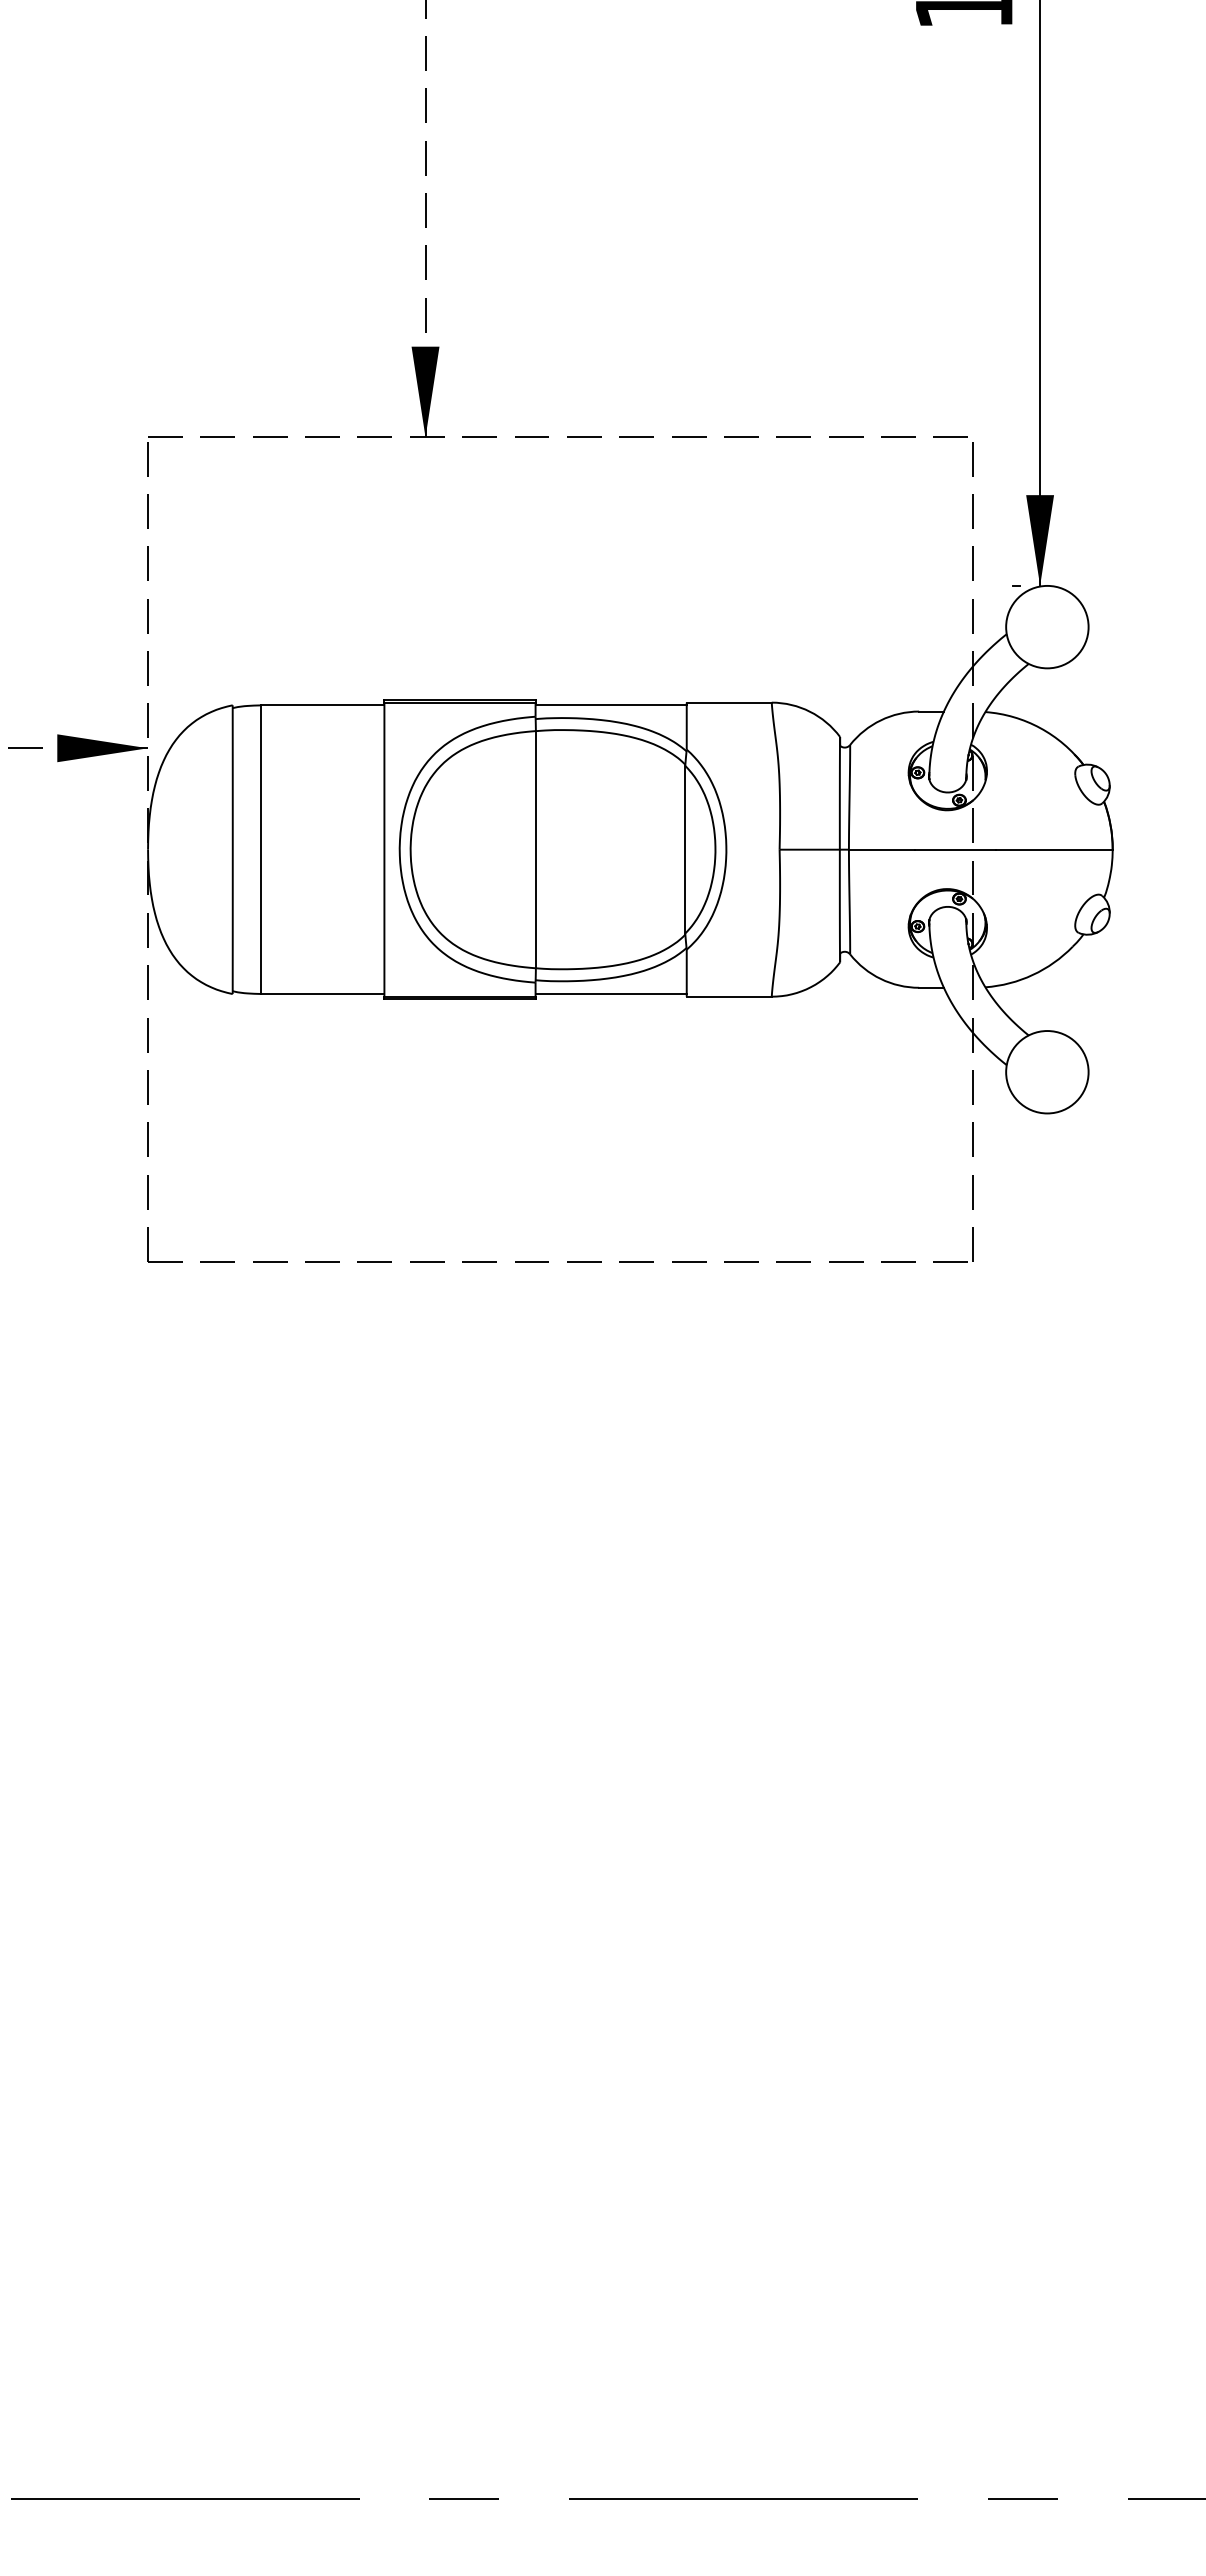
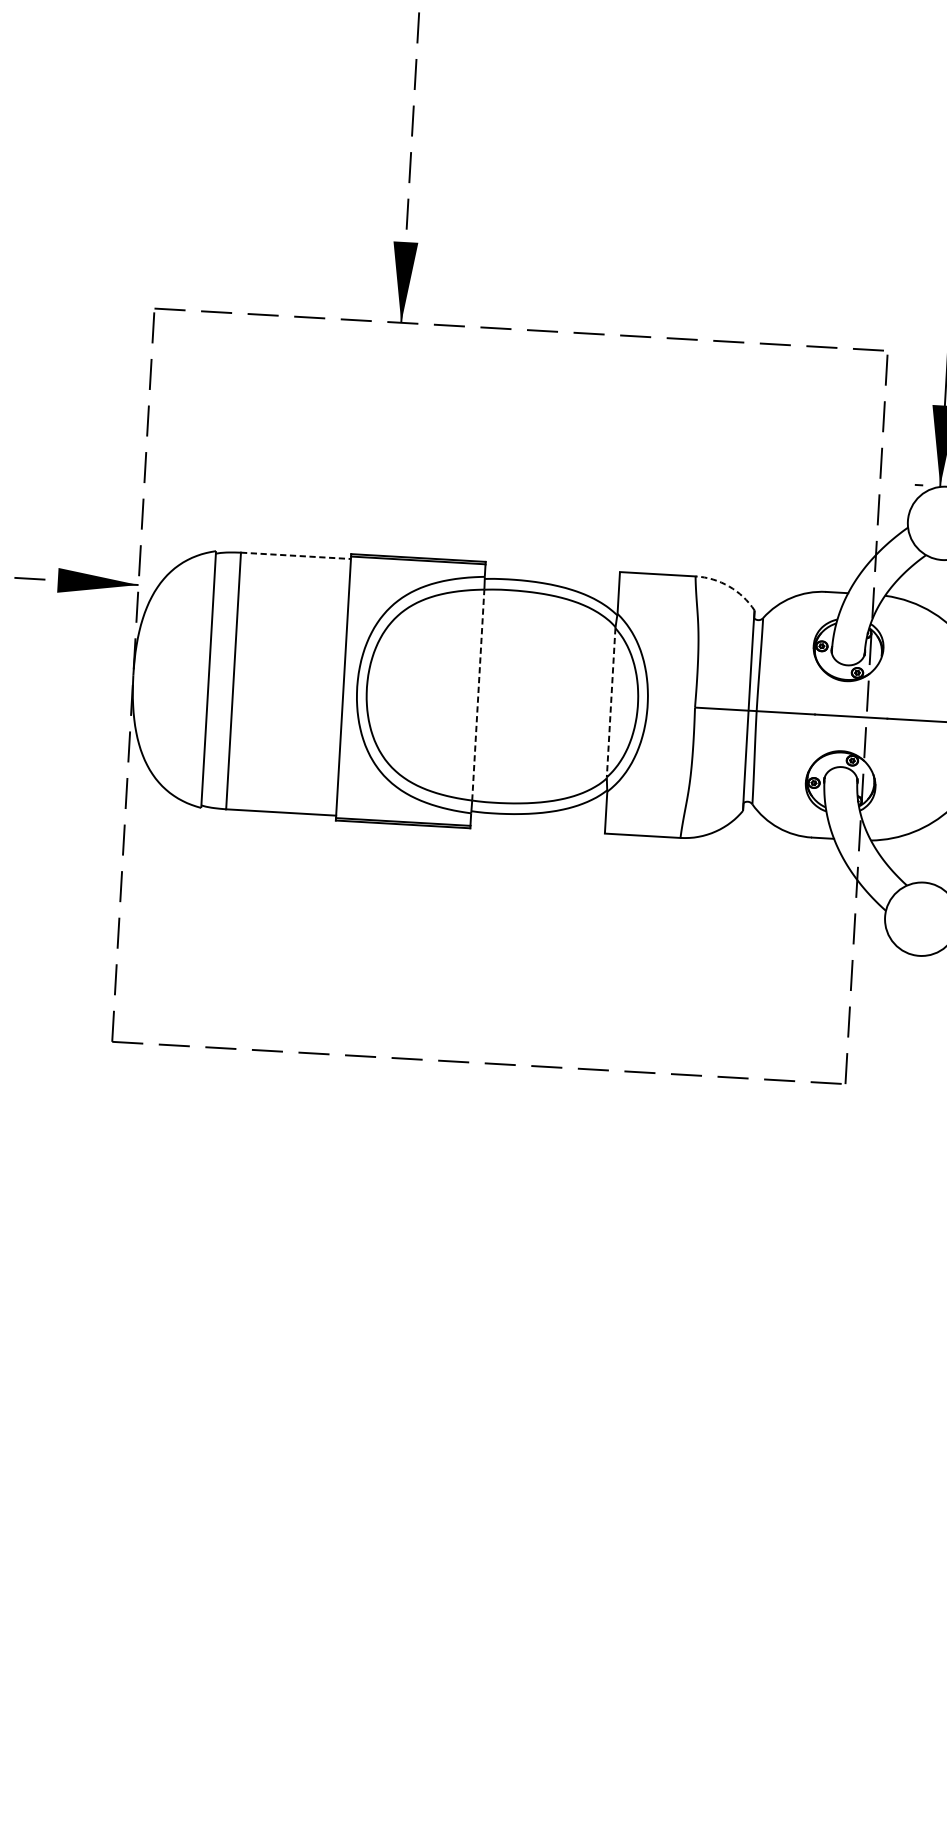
line: (322, 705) -> (295, 555), solid -> dashed
line: (610, 705) -> (552, 570), removed
arc: (810, 711) -> (729, 586), solid -> dashed
line: (535, 849) -> (477, 694), solid -> dashed
line: (685, 849) -> (611, 702), solid -> dashed
line: (610, 993) -> (537, 826), removed

